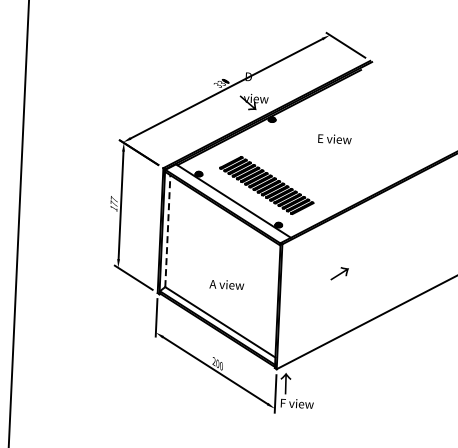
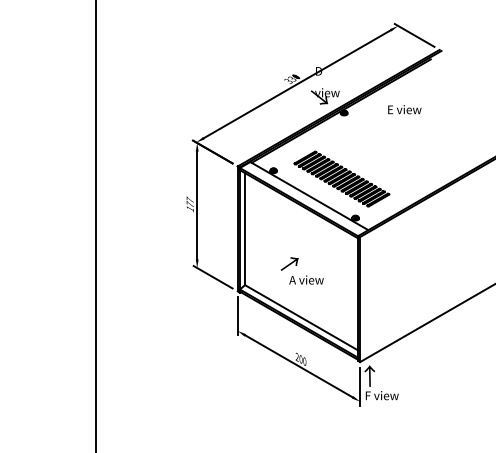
text: (334, 138) -> (404, 109), moved
line: (168, 230) -> (245, 228), dashed -> solid
text: (339, 273) -> (289, 263), moved

